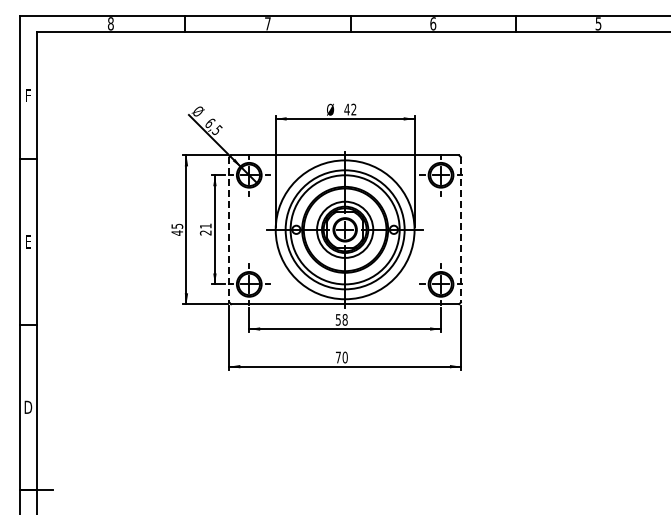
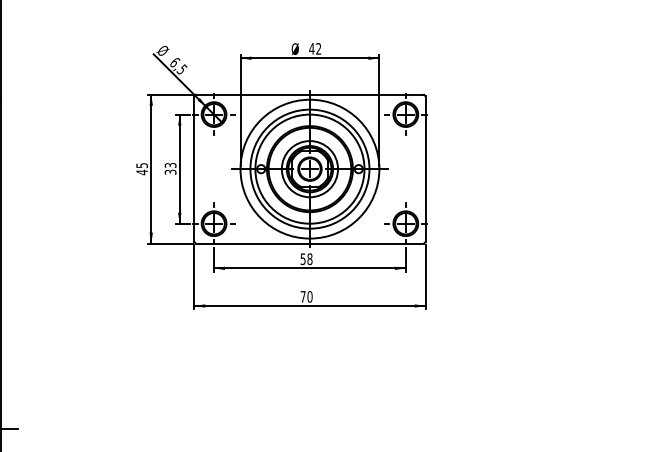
text: (205, 229) -> (170, 168), 21 -> 33
line: (229, 229) -> (194, 168), dashed -> solid
line: (460, 229) -> (425, 168), dashed -> solid

